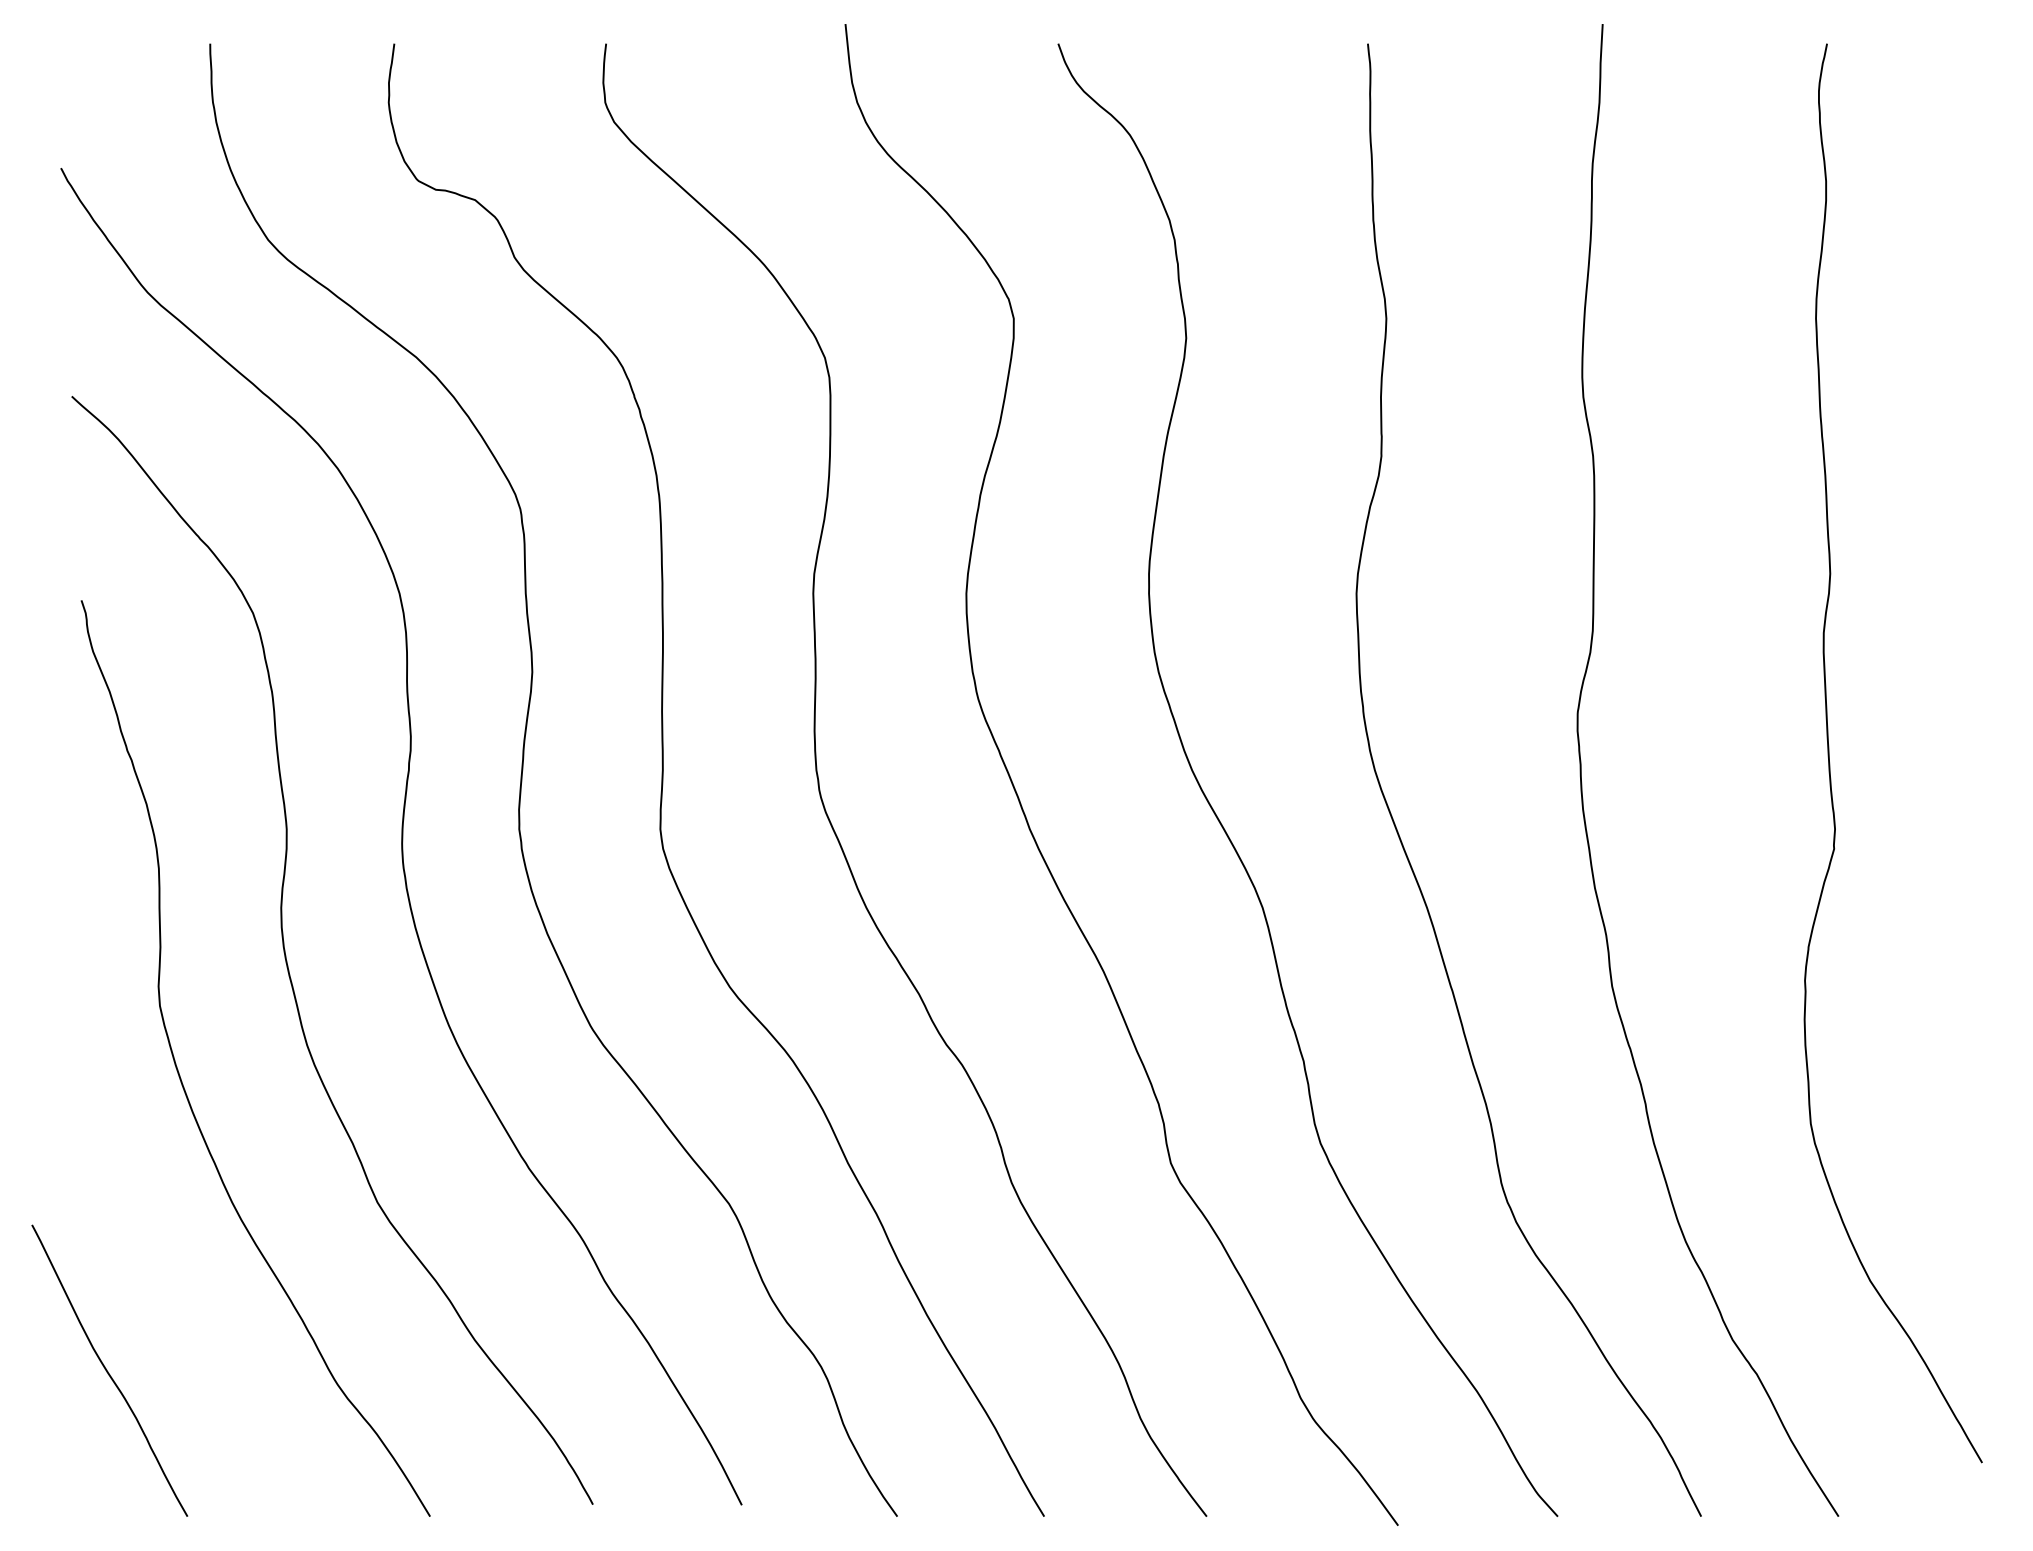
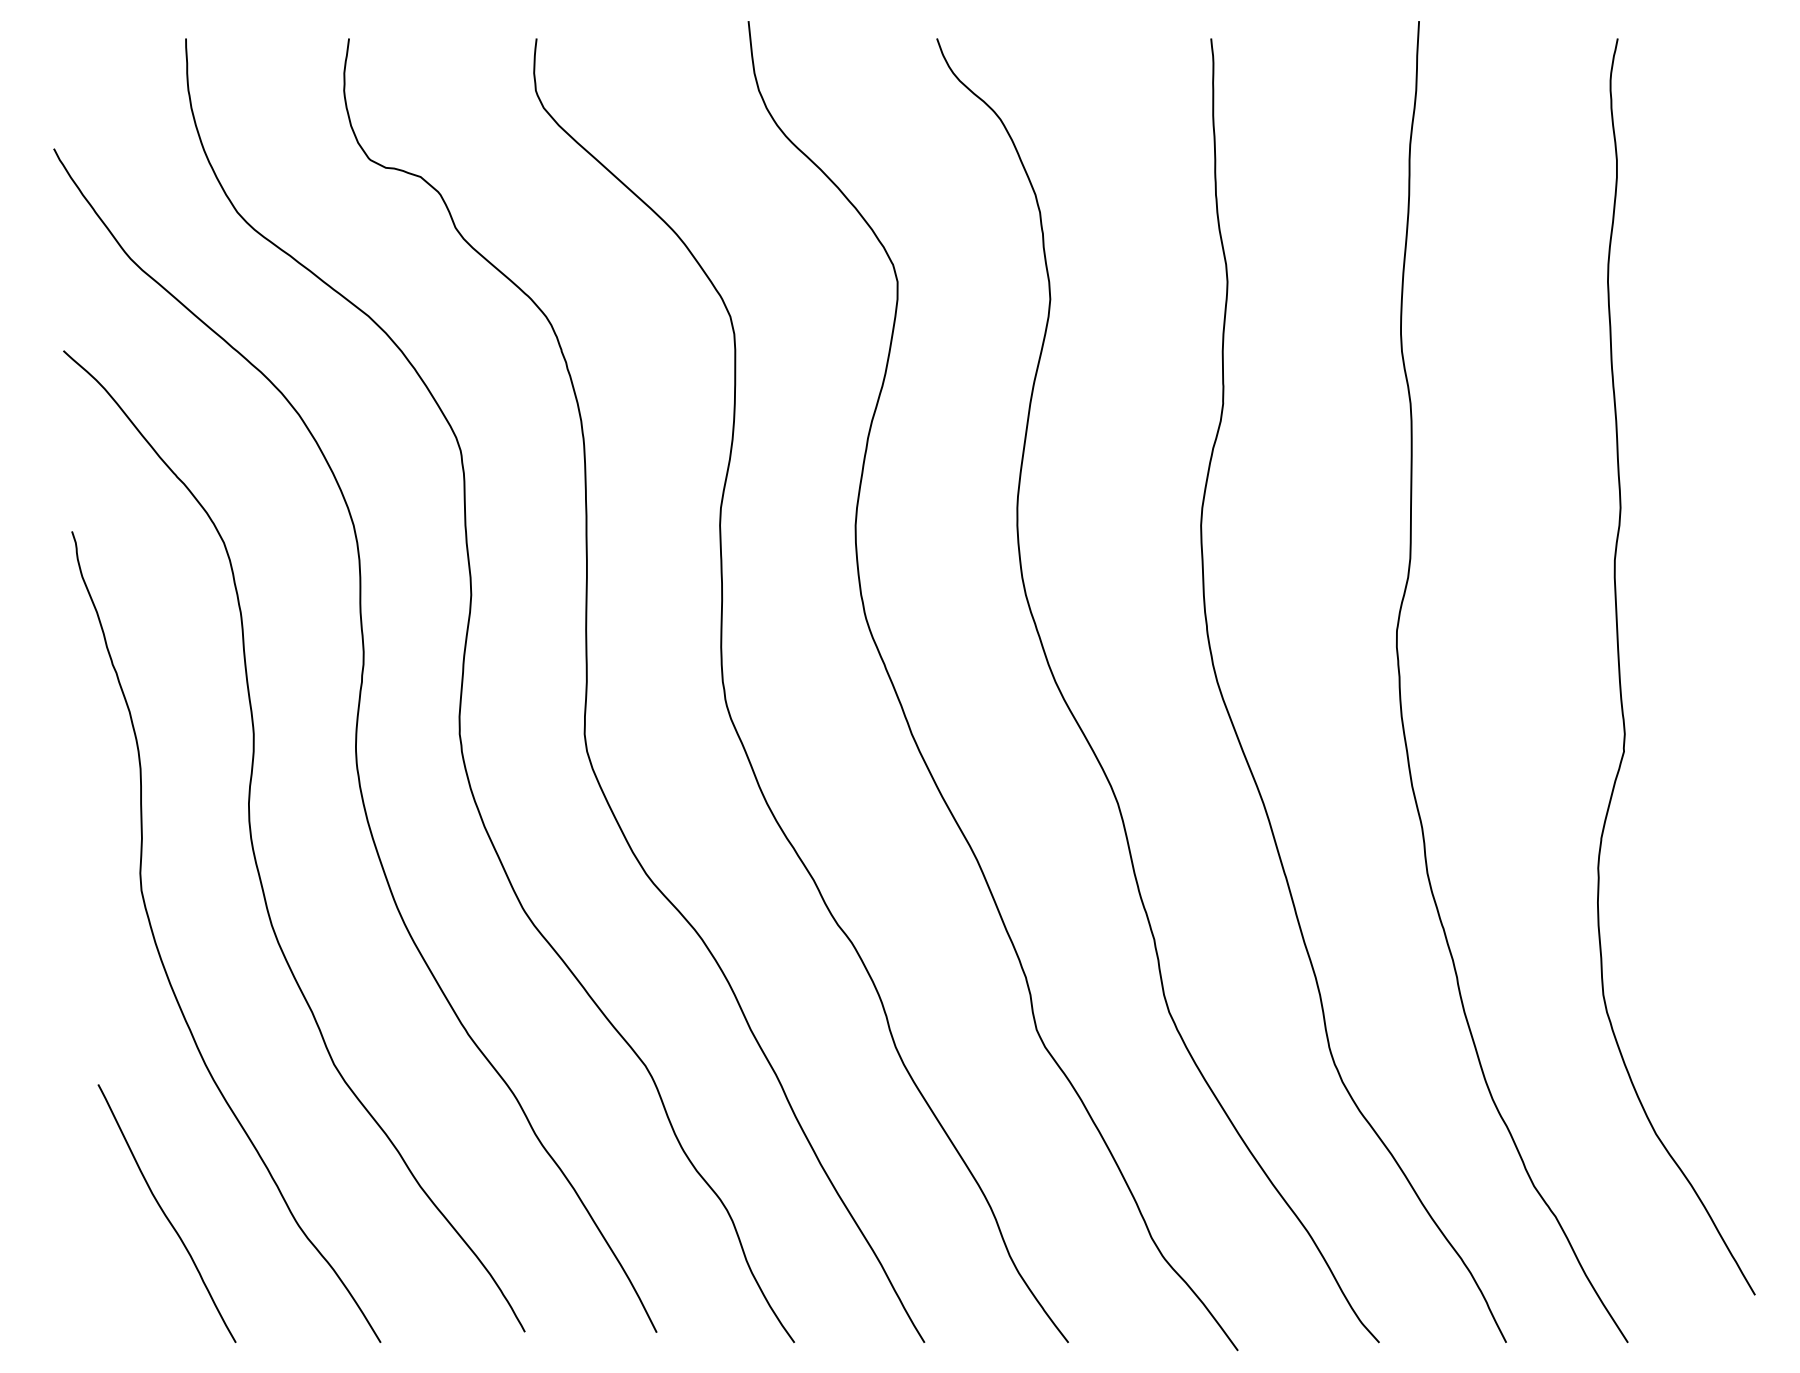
curve: (108, 1371) -> (165, 1214), moved

